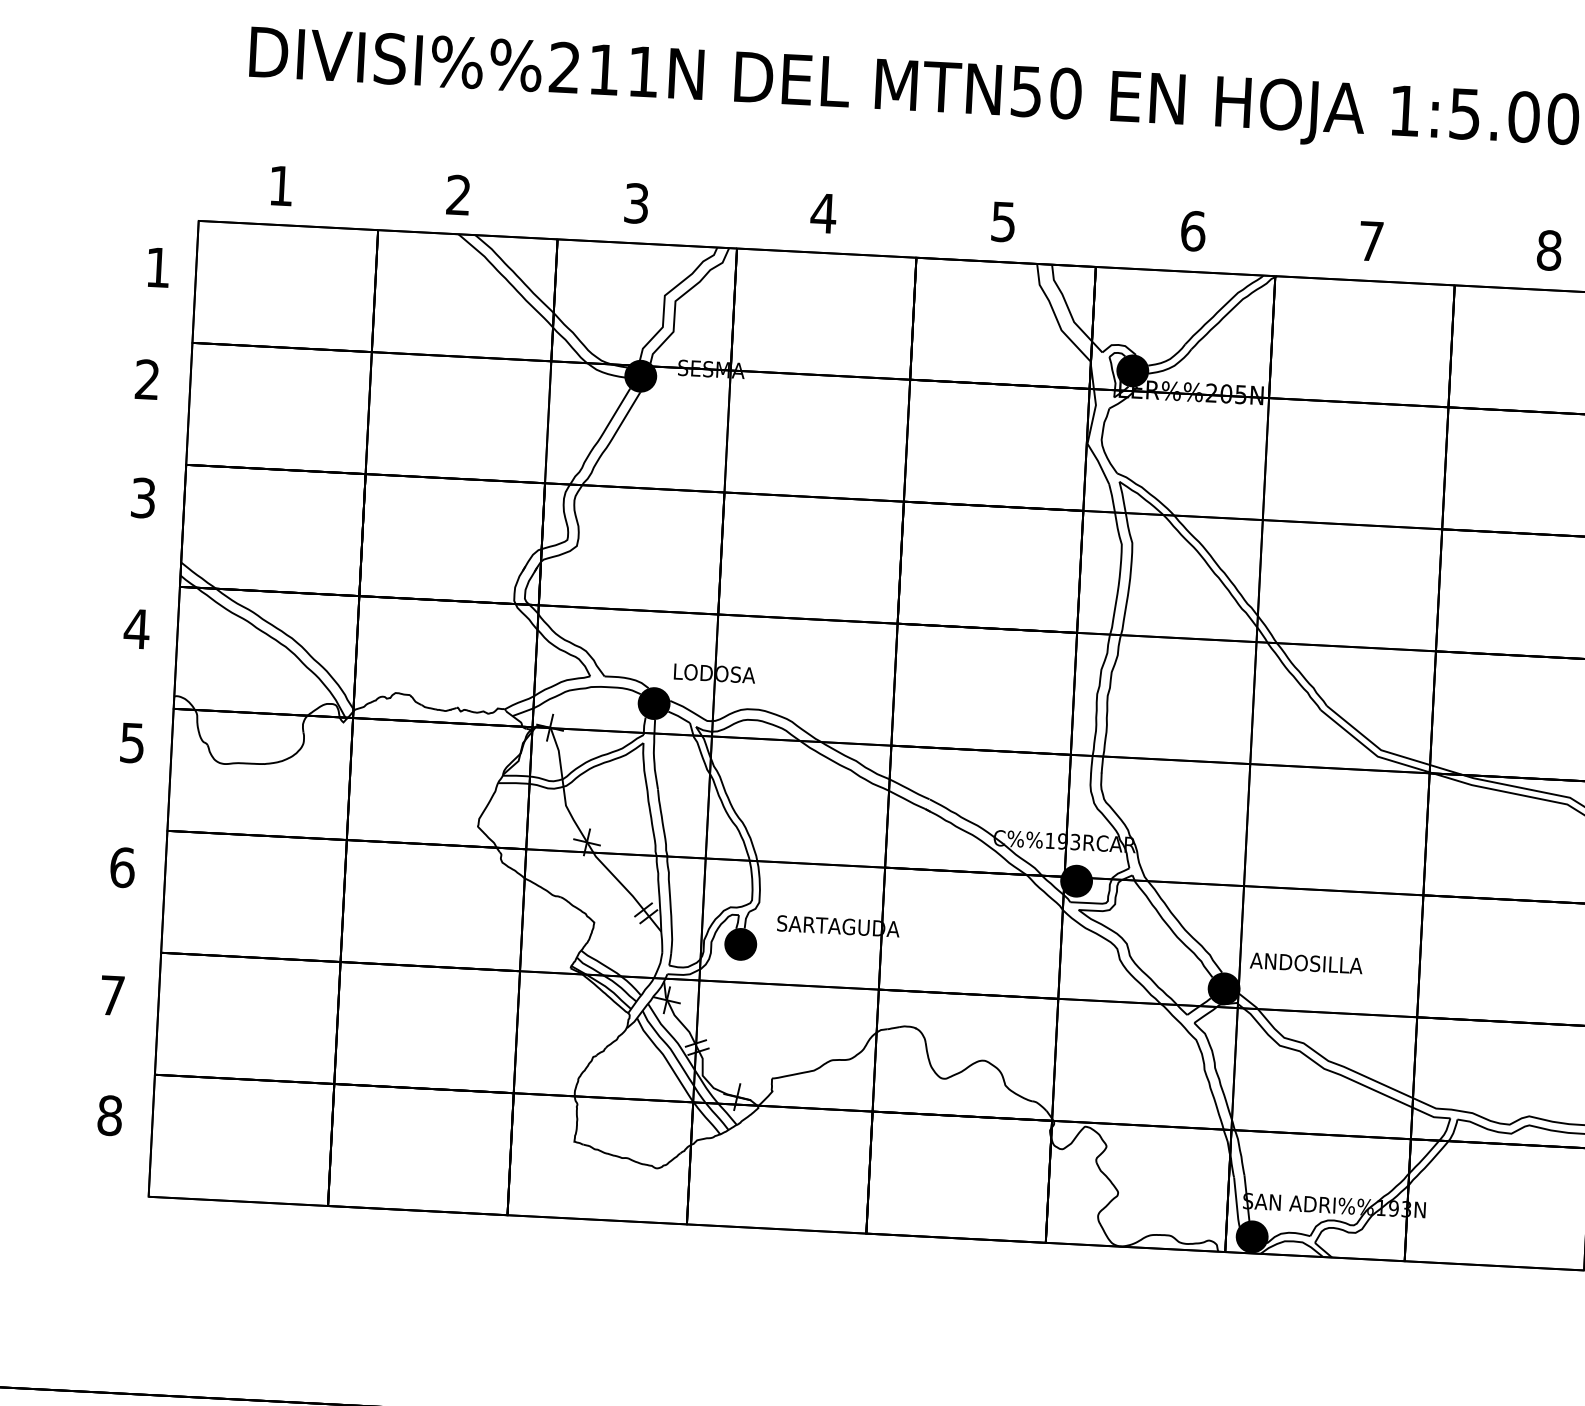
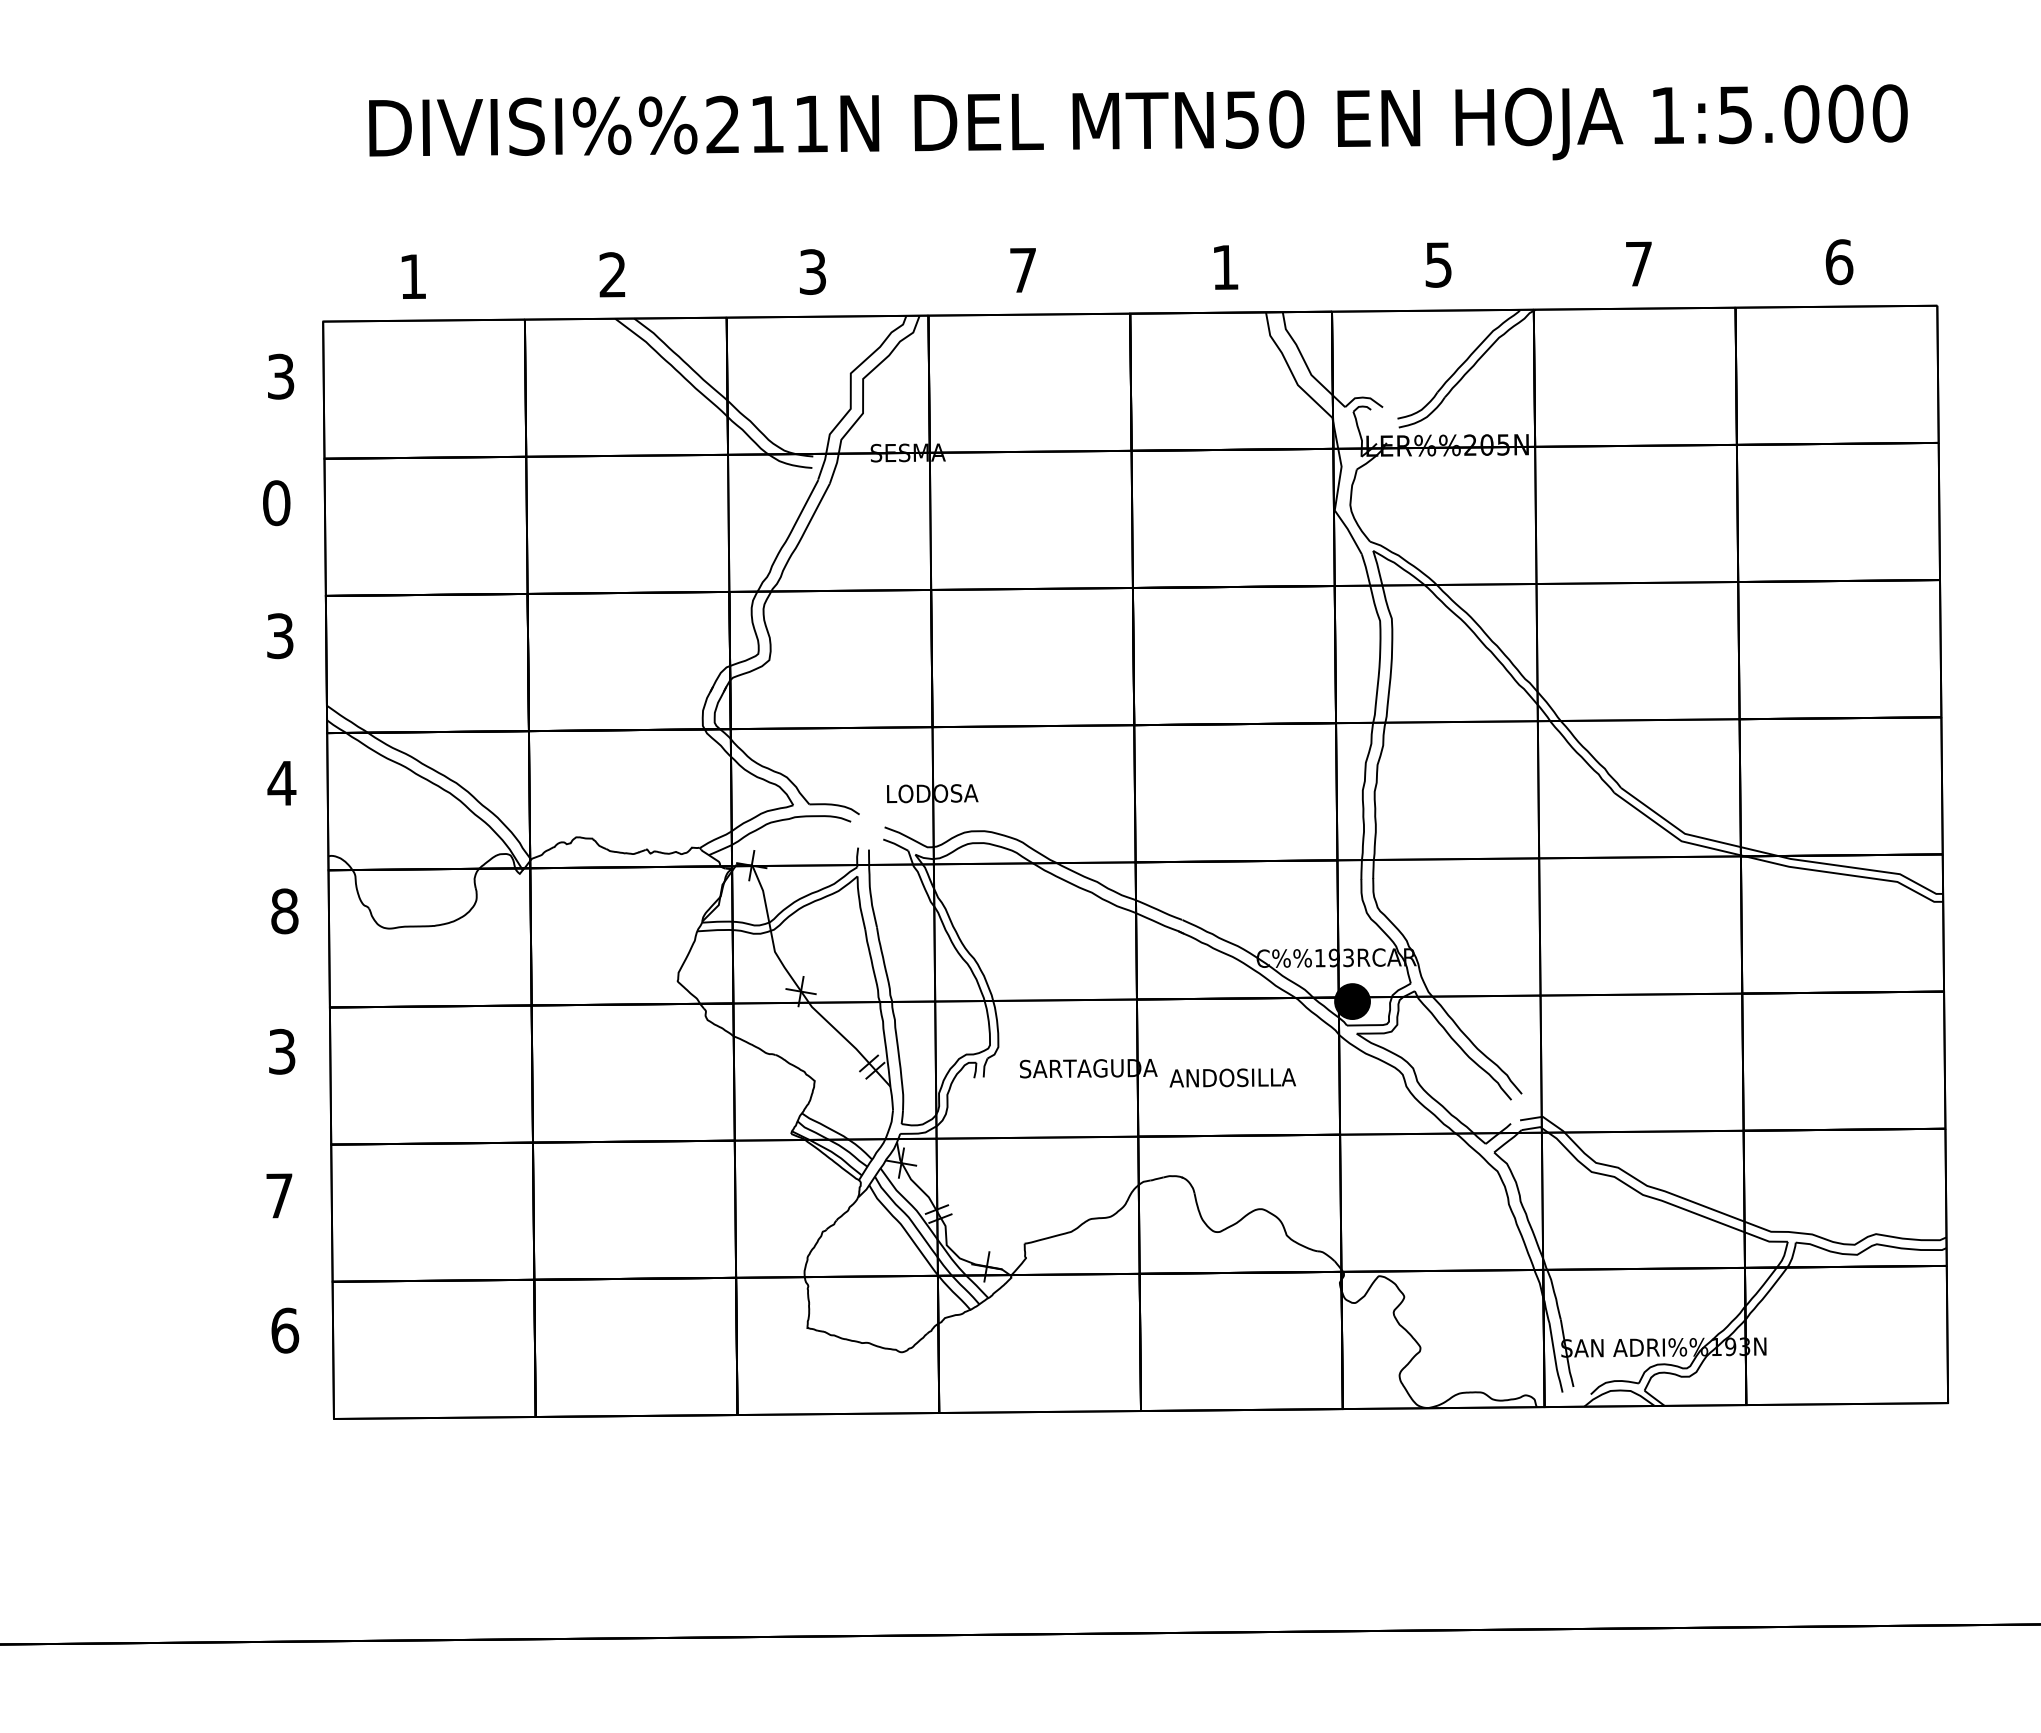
text: (823, 213) -> (1022, 270), 4 -> 7
text: (1003, 221) -> (1225, 267), 5 -> 1
text: (1193, 230) -> (1438, 264), 6 -> 5
text: (1549, 249) -> (1839, 261), 8 -> 6
text: (158, 267) -> (281, 376), 1 -> 3
fill: (1132, 370) -> (1380, 425), removed
fill: (640, 375) -> (828, 464), removed
text: (147, 380) -> (276, 503), 2 -> 0
fill: (653, 703) -> (866, 831), removed
text: (132, 743) -> (284, 911), 5 -> 8
text: (122, 867) -> (282, 1051), 6 -> 3
fill: (739, 944) -> (979, 1095), removed
text: (1306, 962) -> (1232, 1077), moved
fill: (1223, 988) -> (1524, 1111), removed
text: (110, 1115) -> (285, 1330), 8 -> 6
fill: (1252, 1236) -> (1573, 1387), removed

